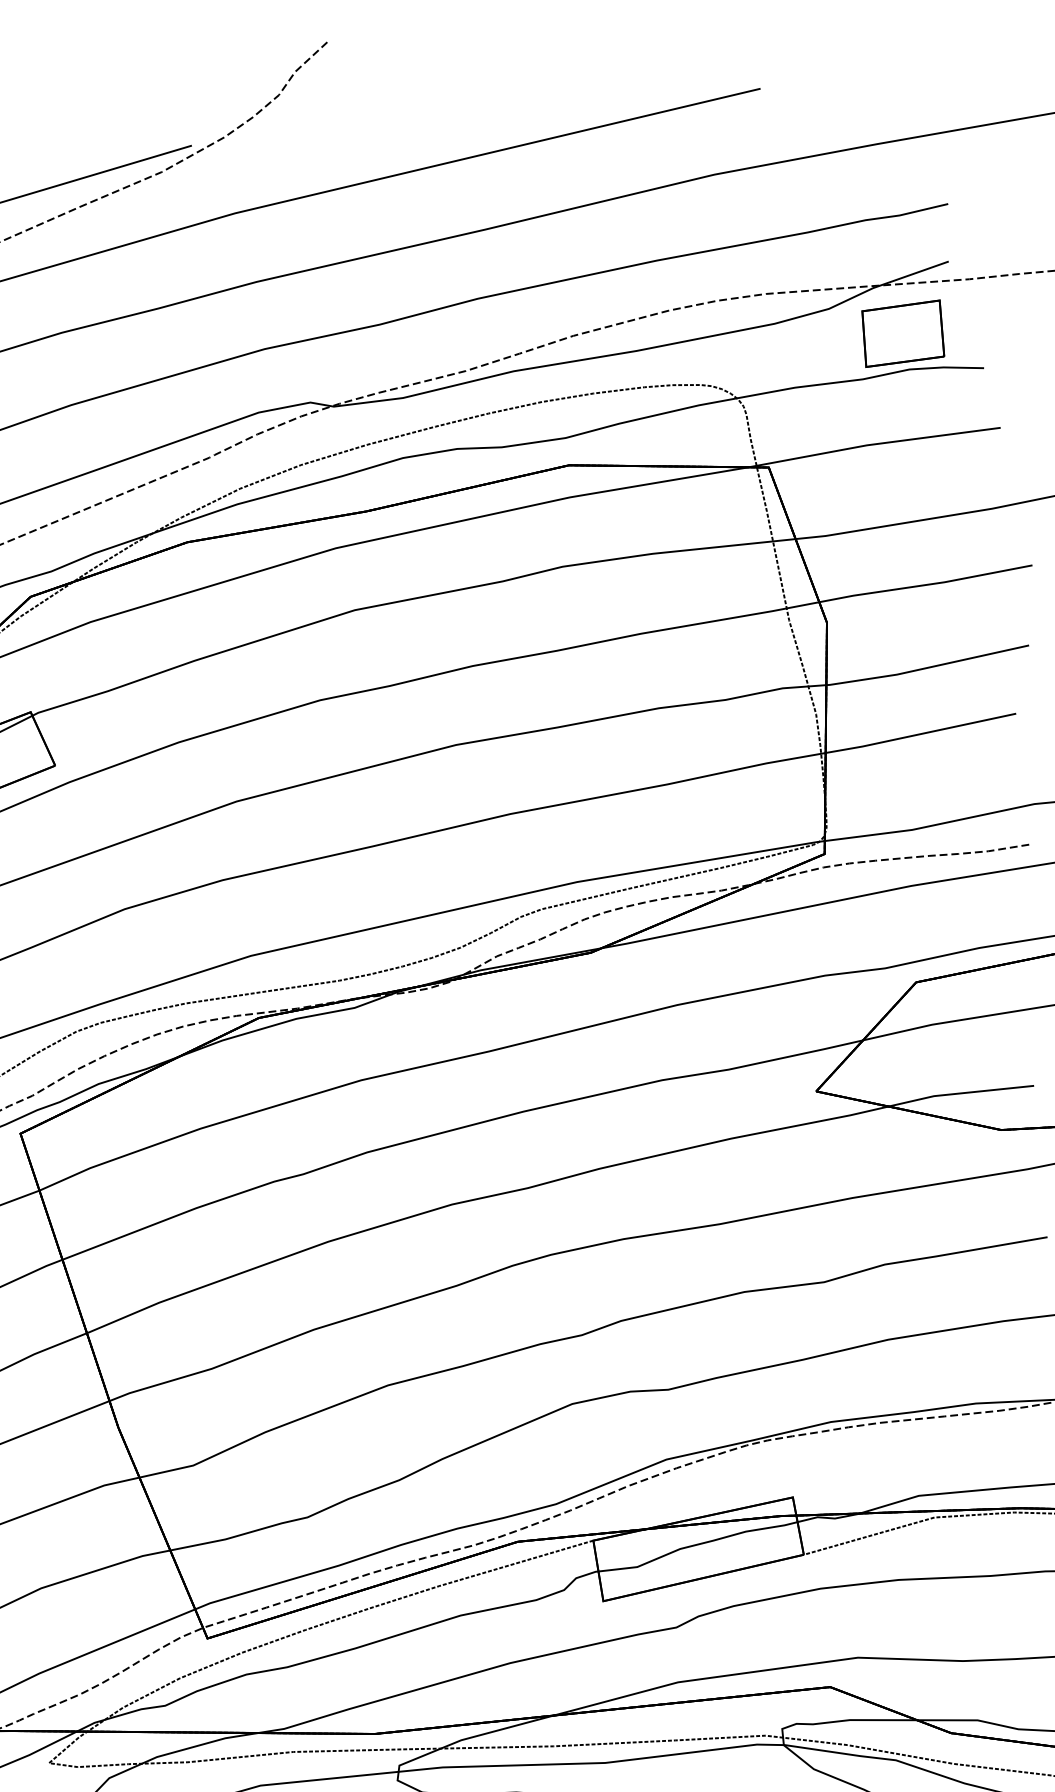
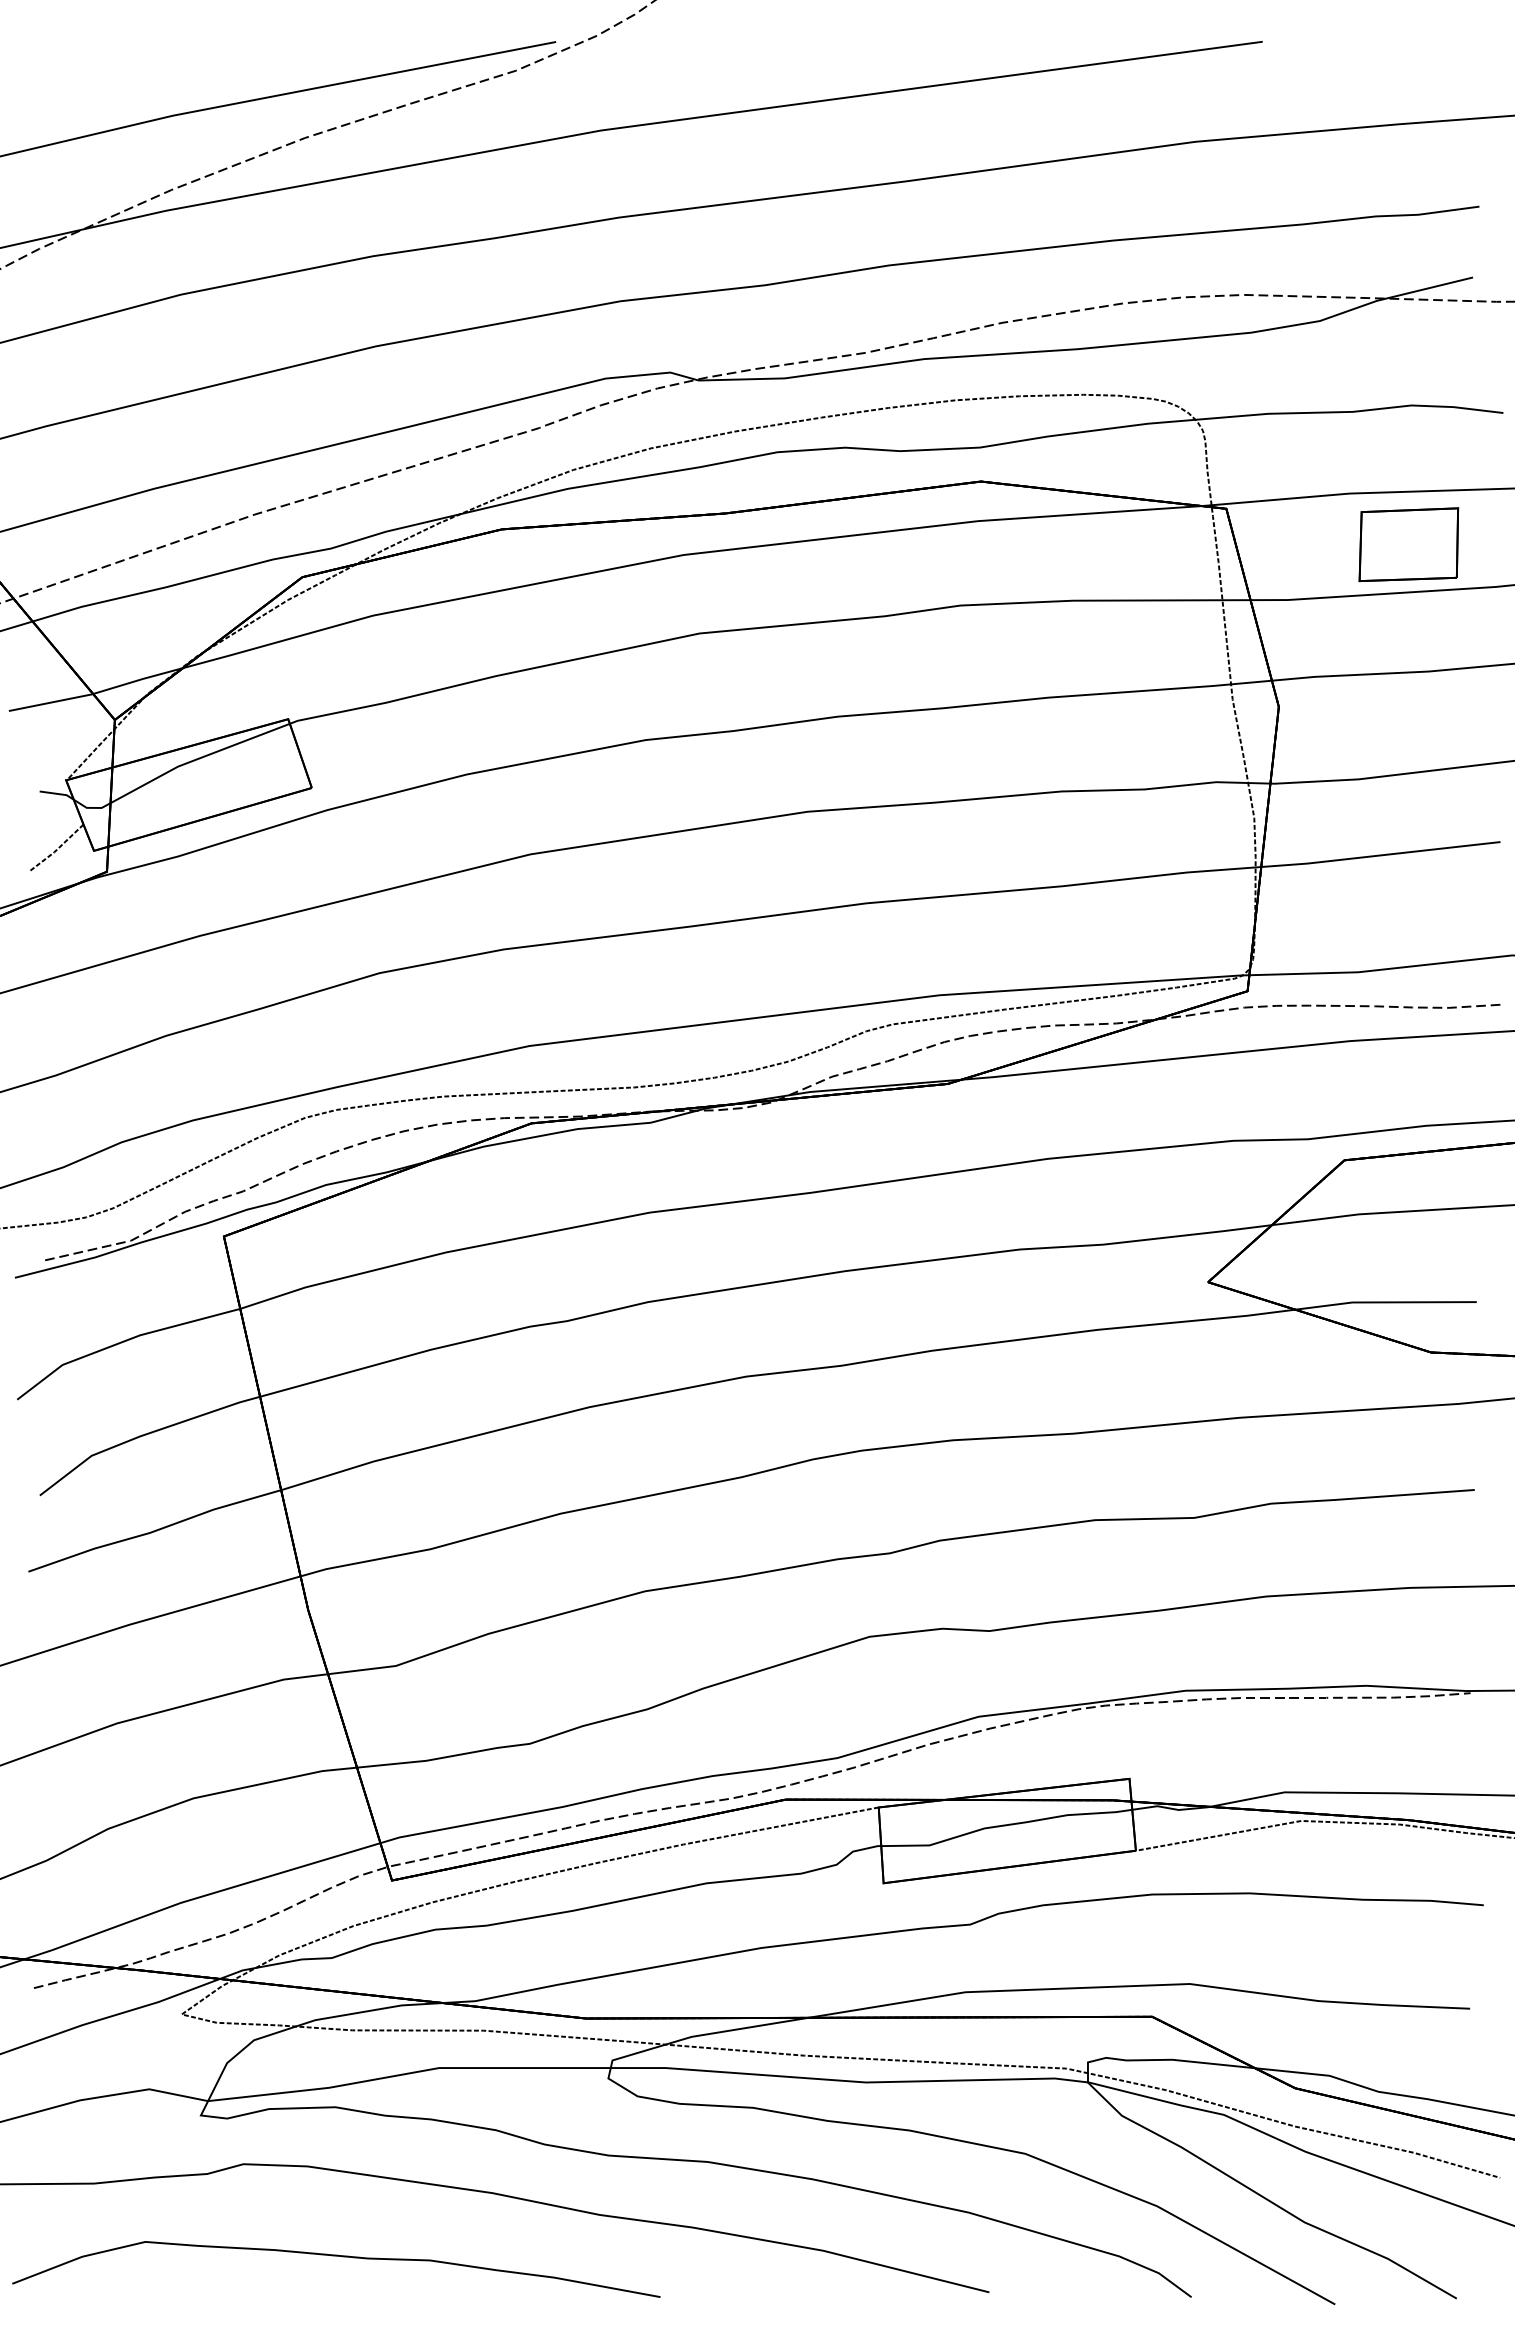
part: (902, 333) -> (1408, 544), moved

